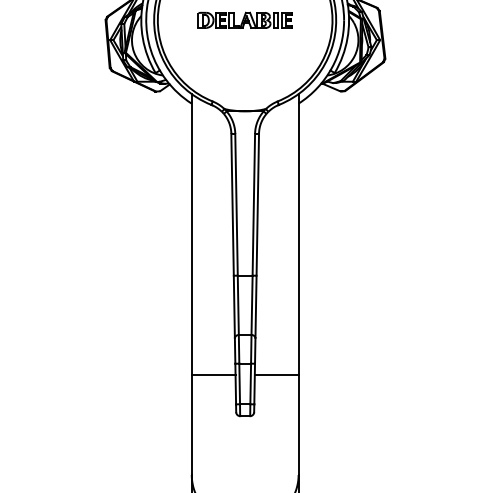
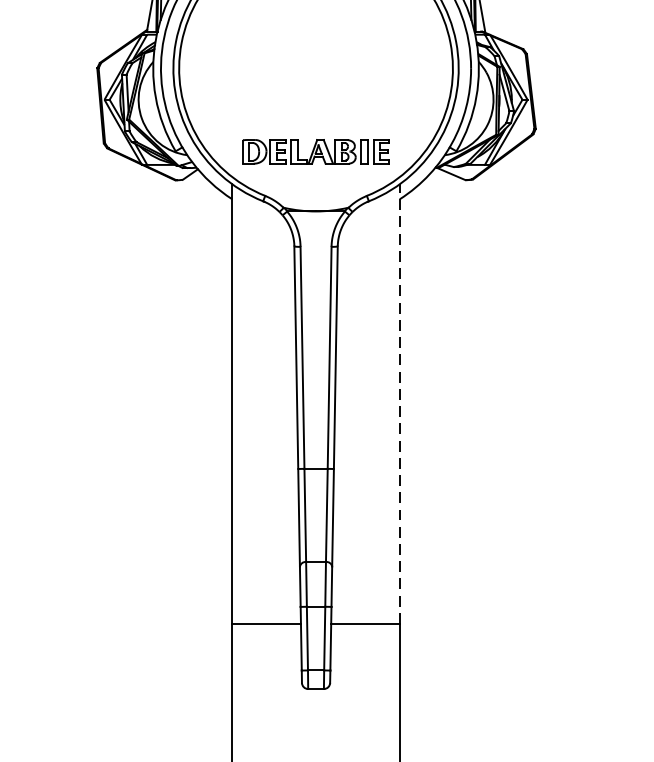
part: (244, 19) -> (314, 150), moved
line: (298, 233) -> (399, 402), solid -> dashed

